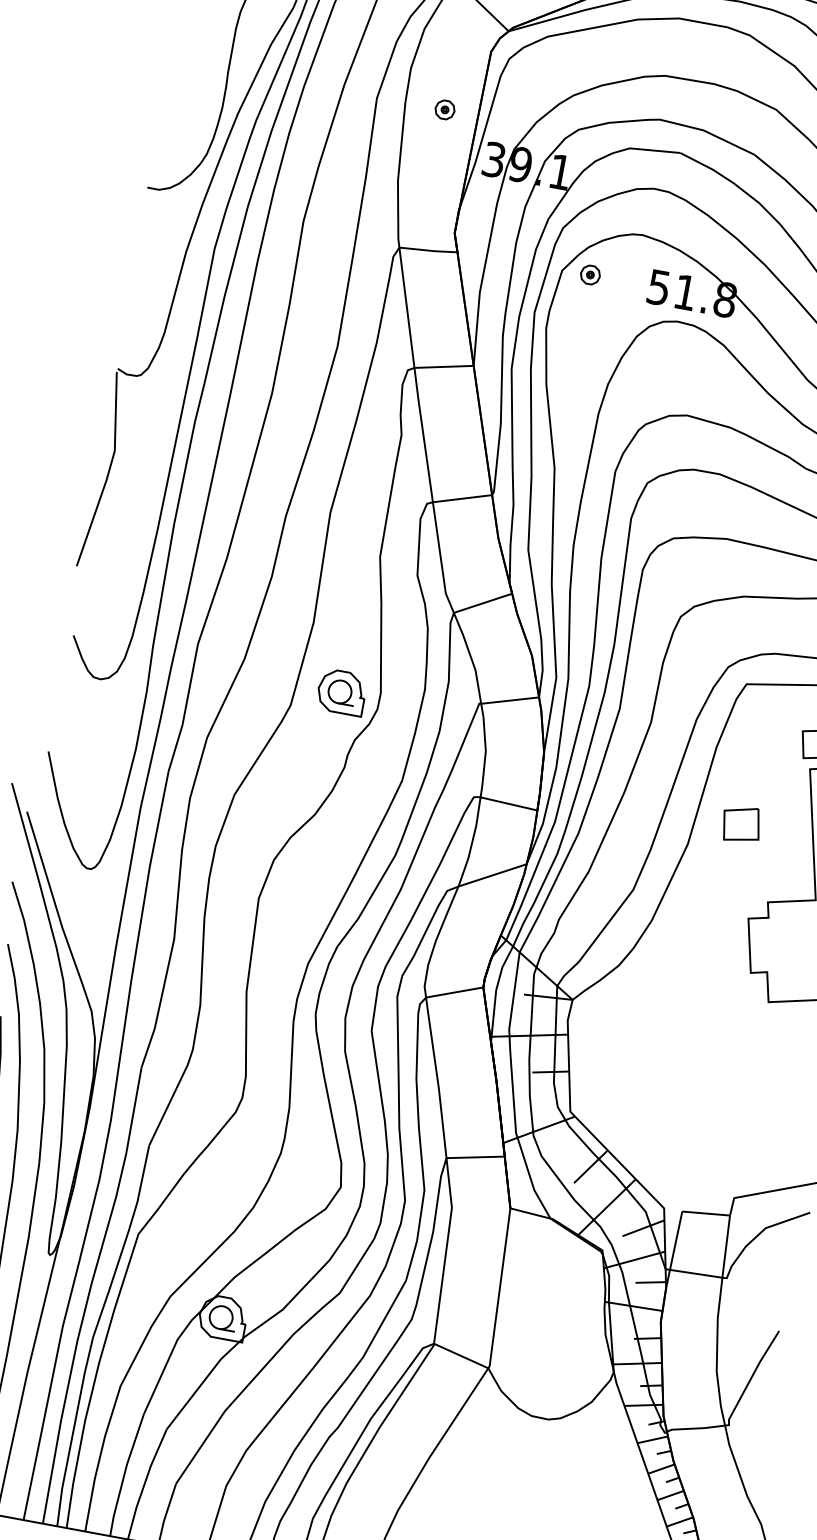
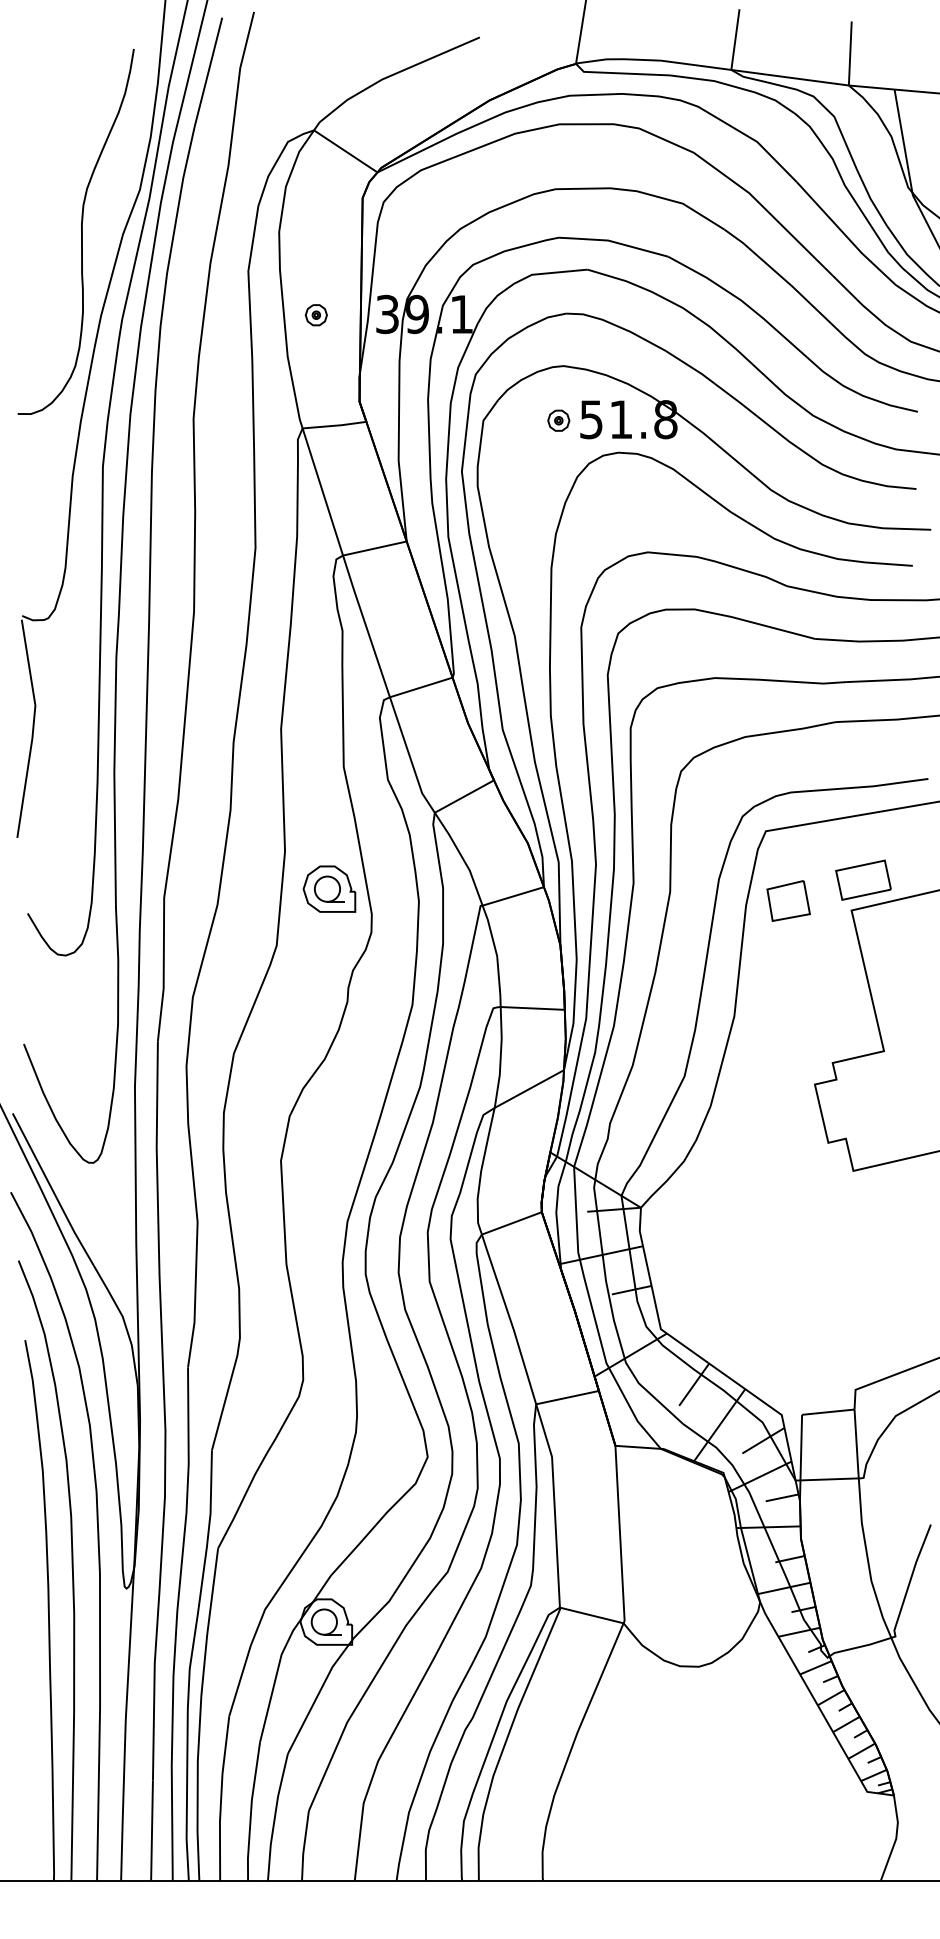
part: (444, 110) -> (315, 315), moved
part: (590, 274) -> (558, 420), moved
part: (341, 691) -> (329, 888), moved
part: (741, 823) -> (788, 900), moved

